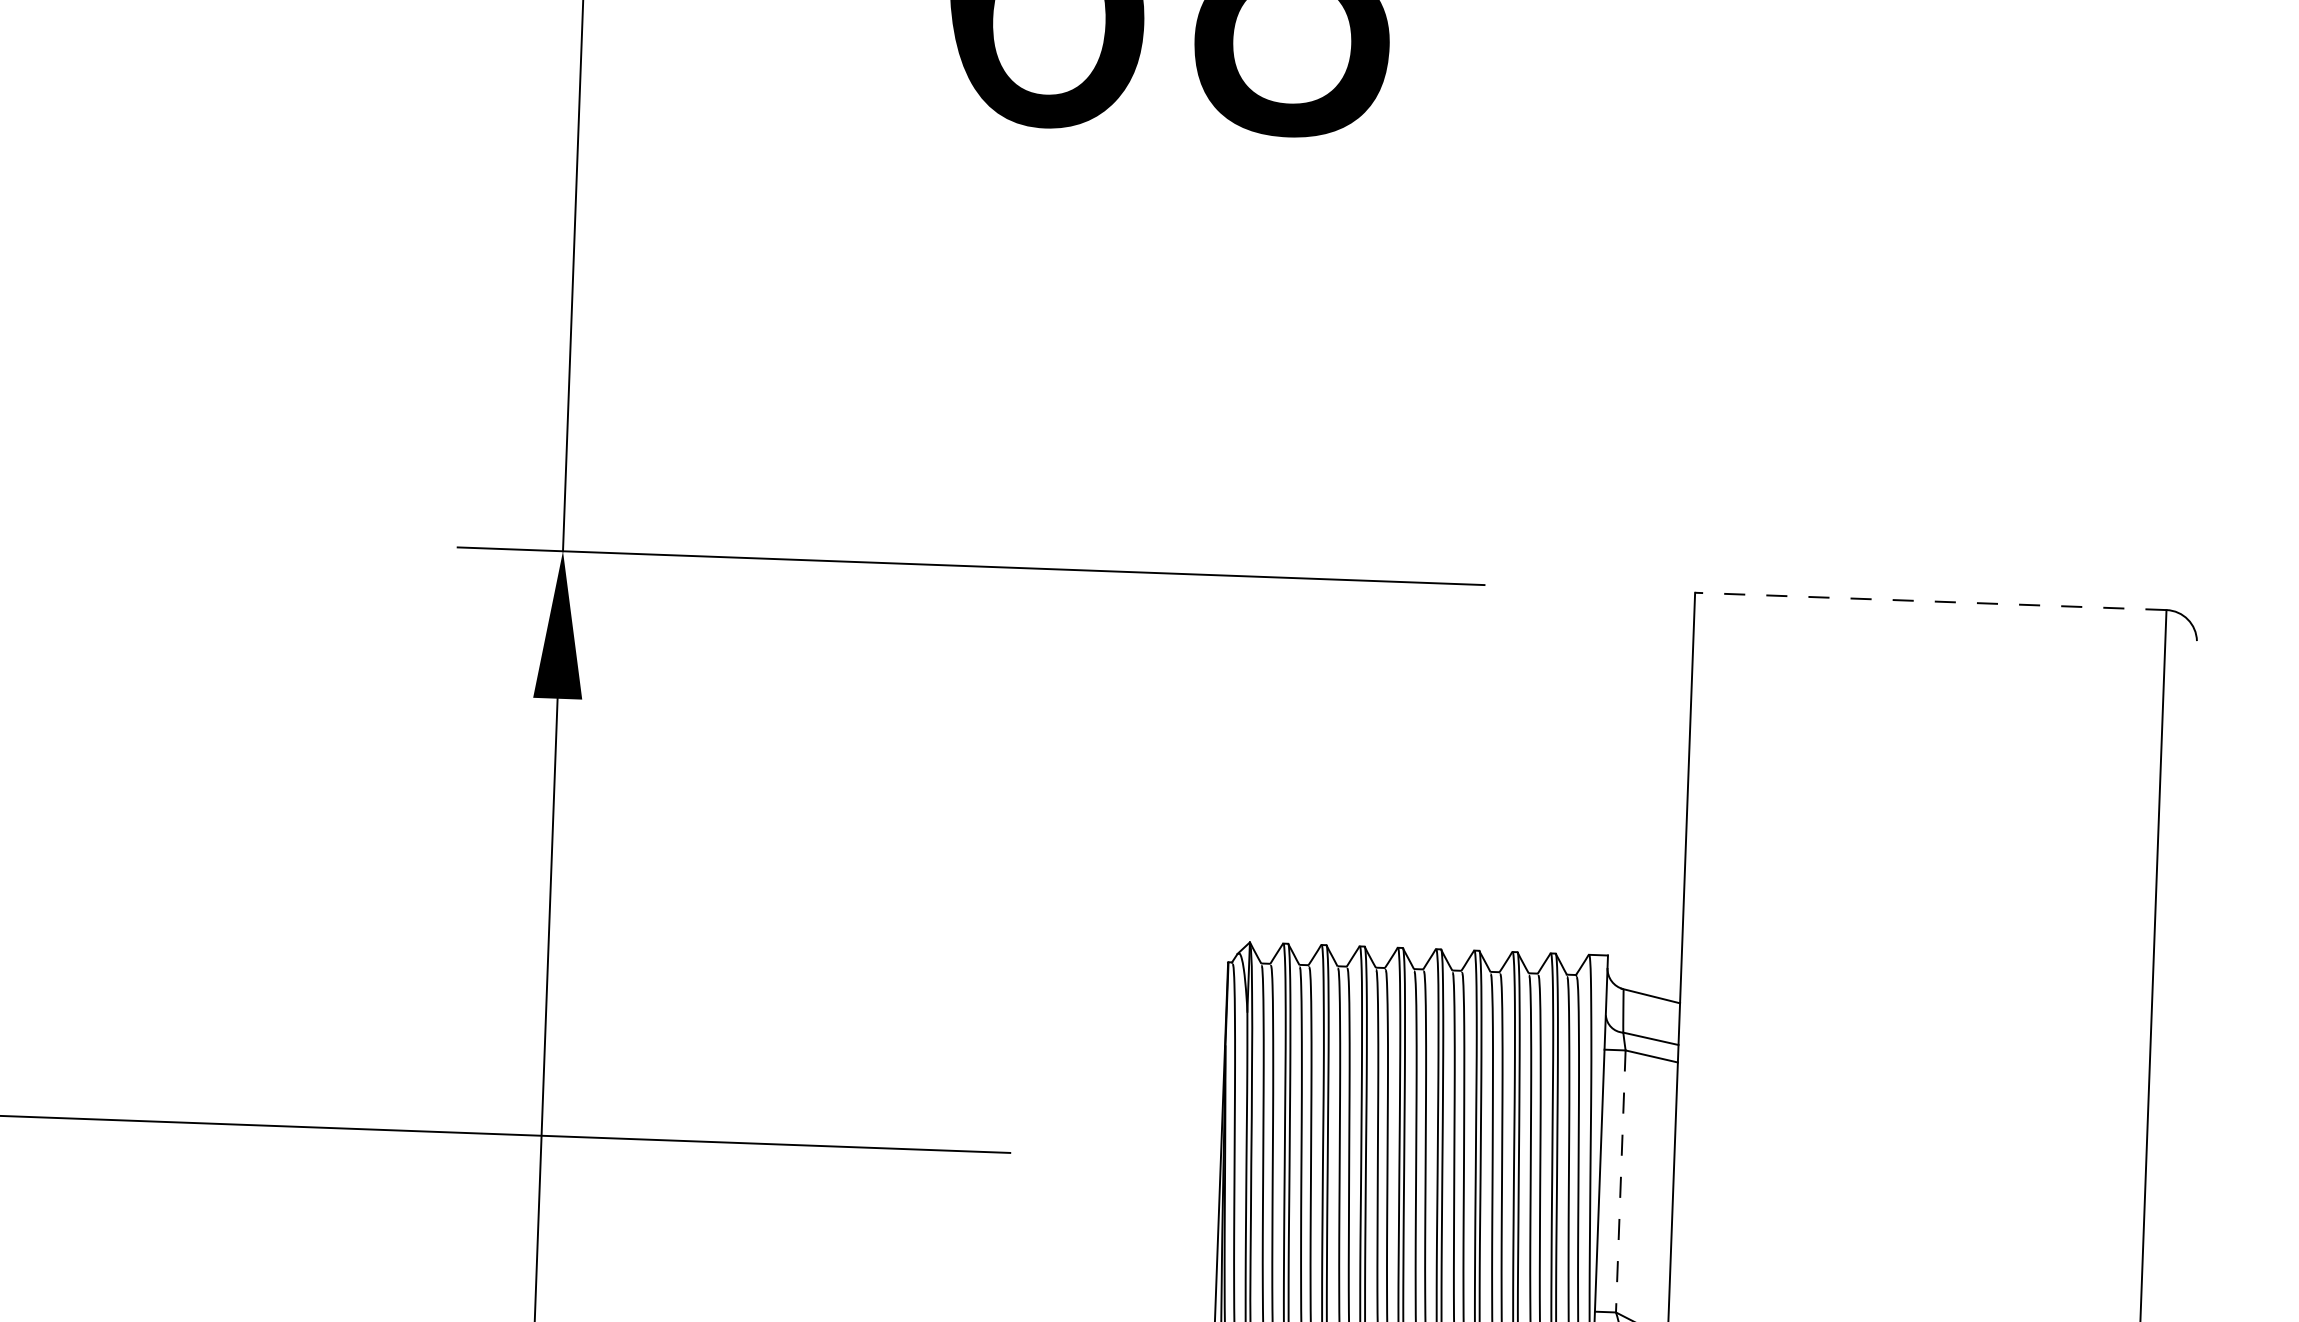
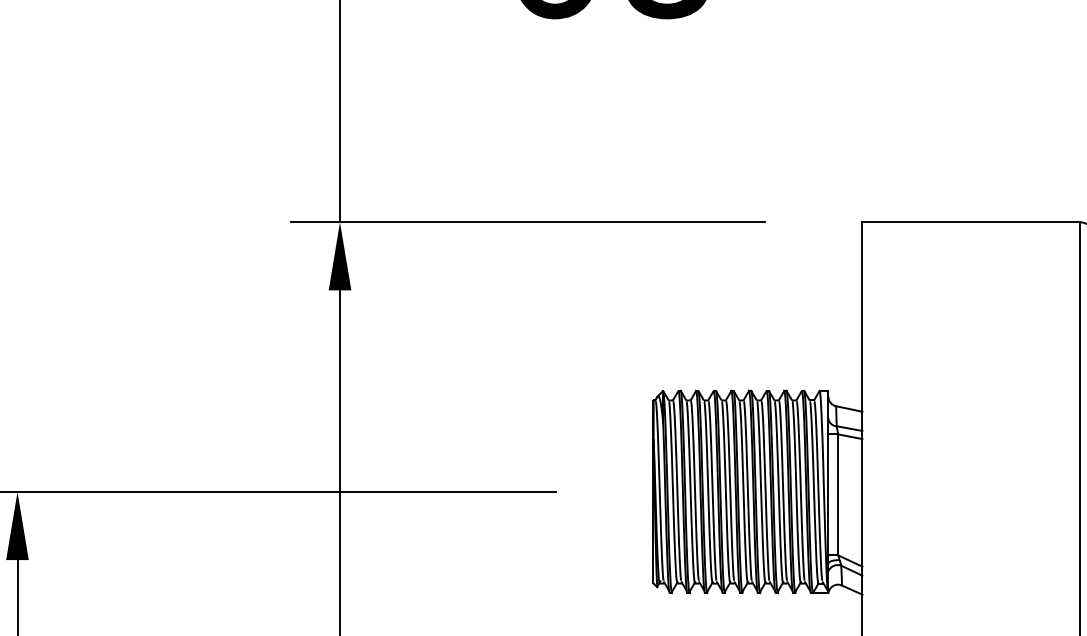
line: (1931, 601) -> (971, 222), dashed -> solid
line: (1621, 1182) -> (838, 495), dashed -> solid

